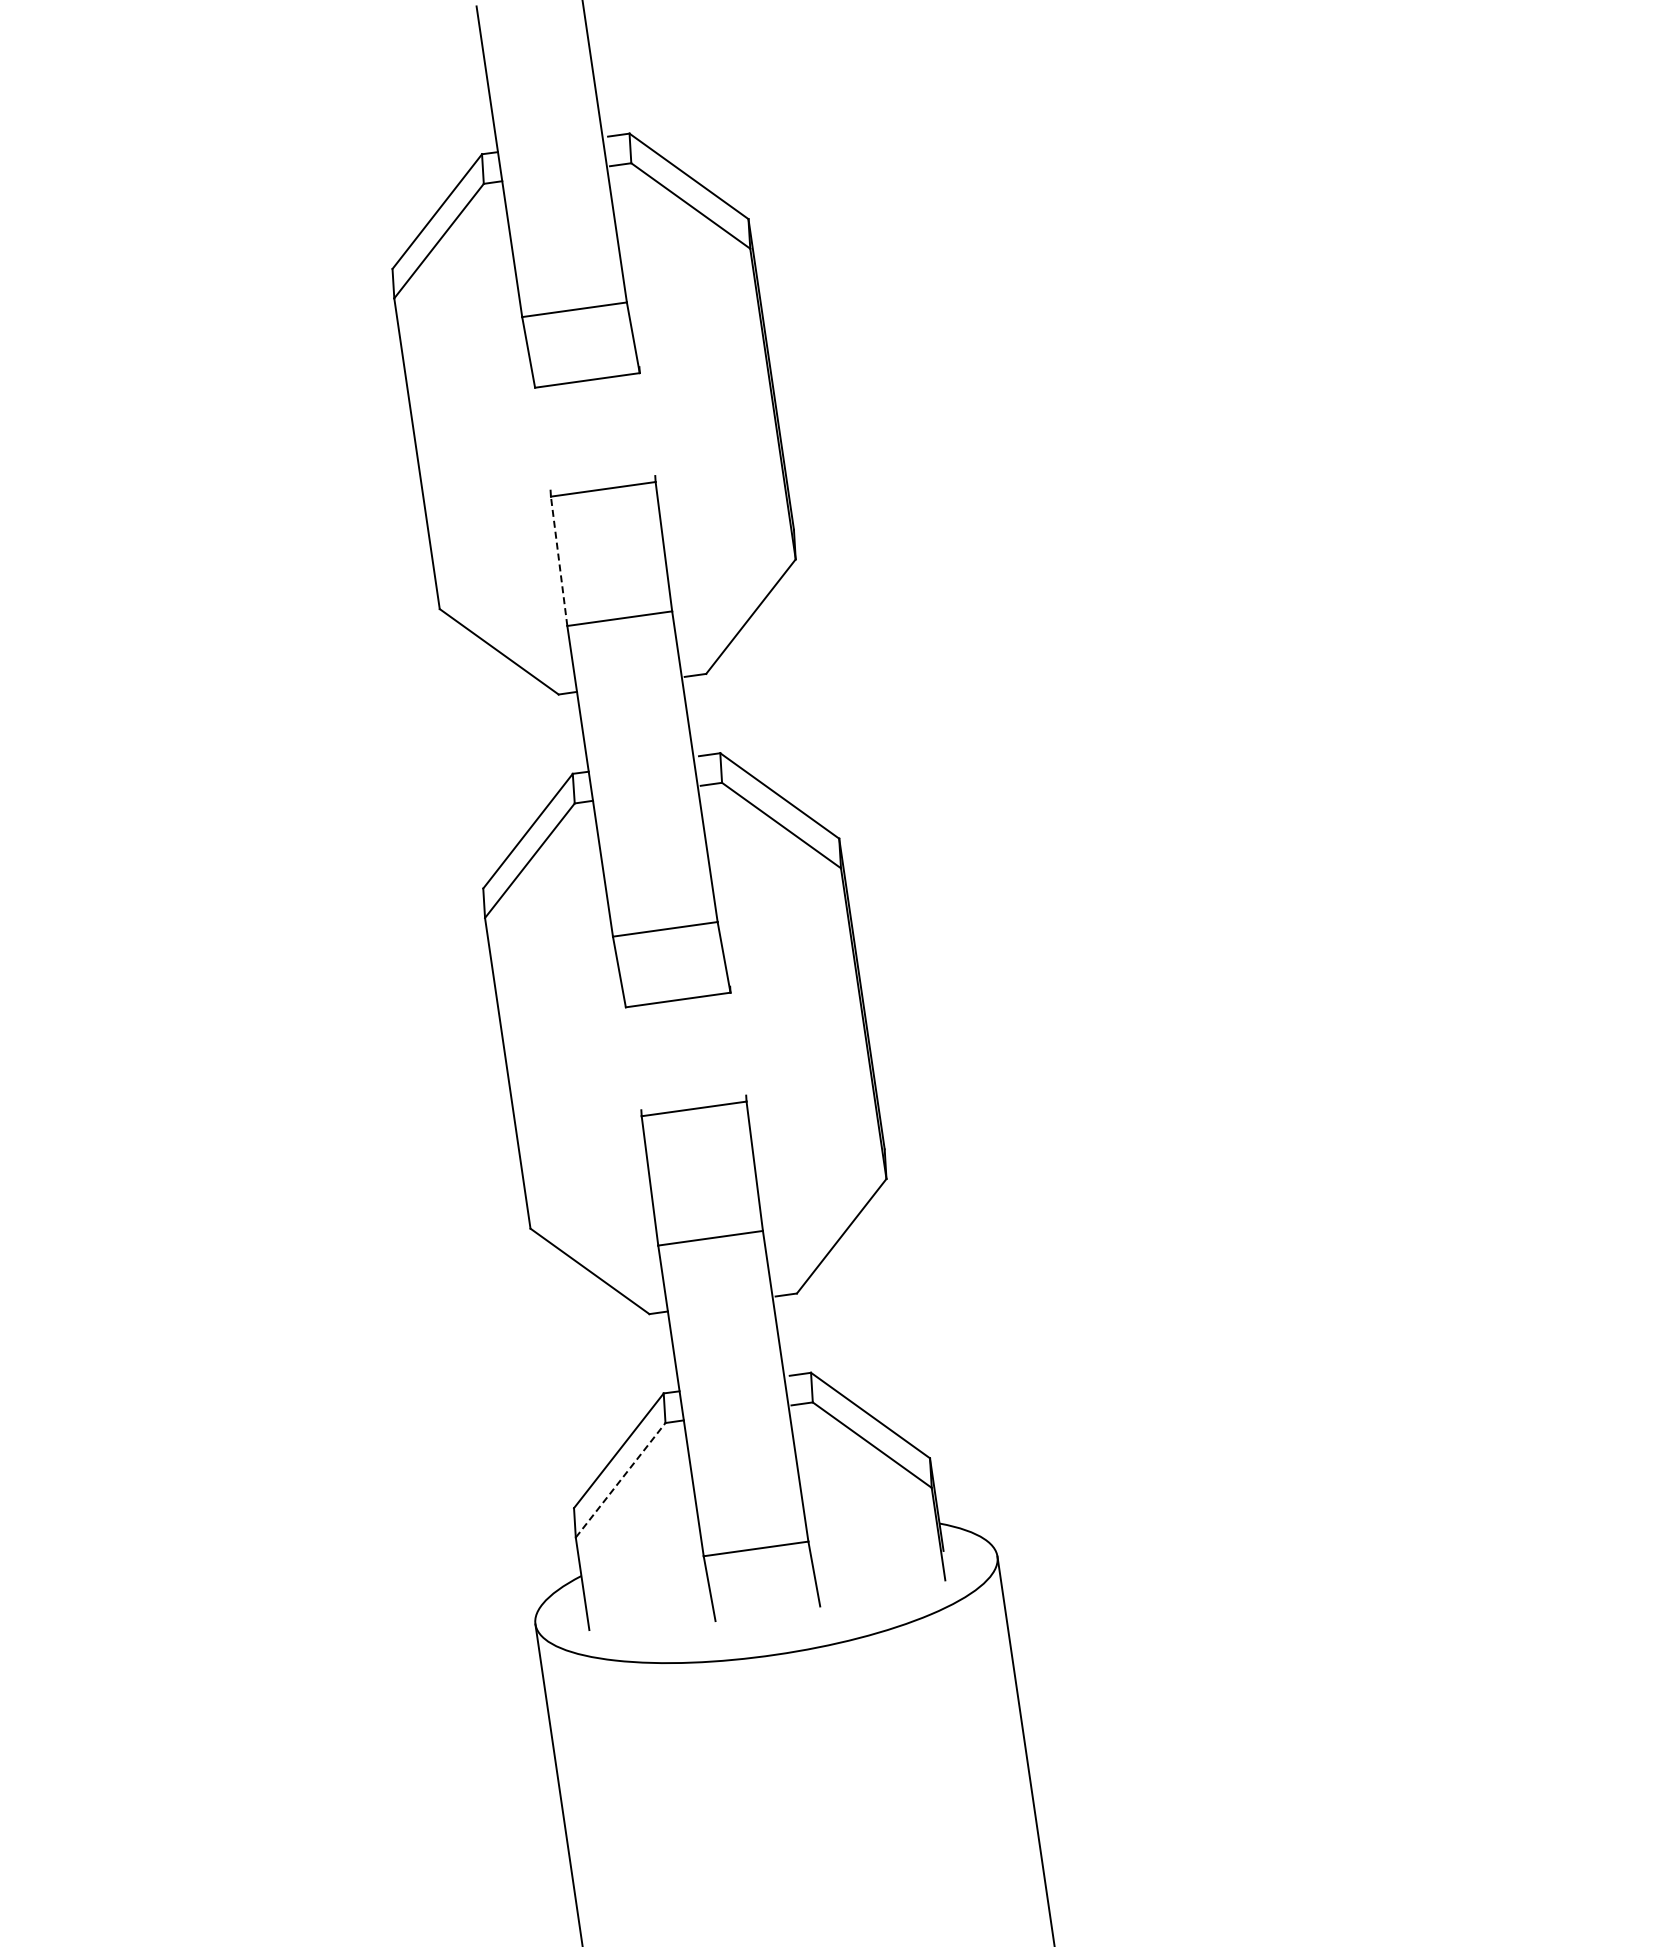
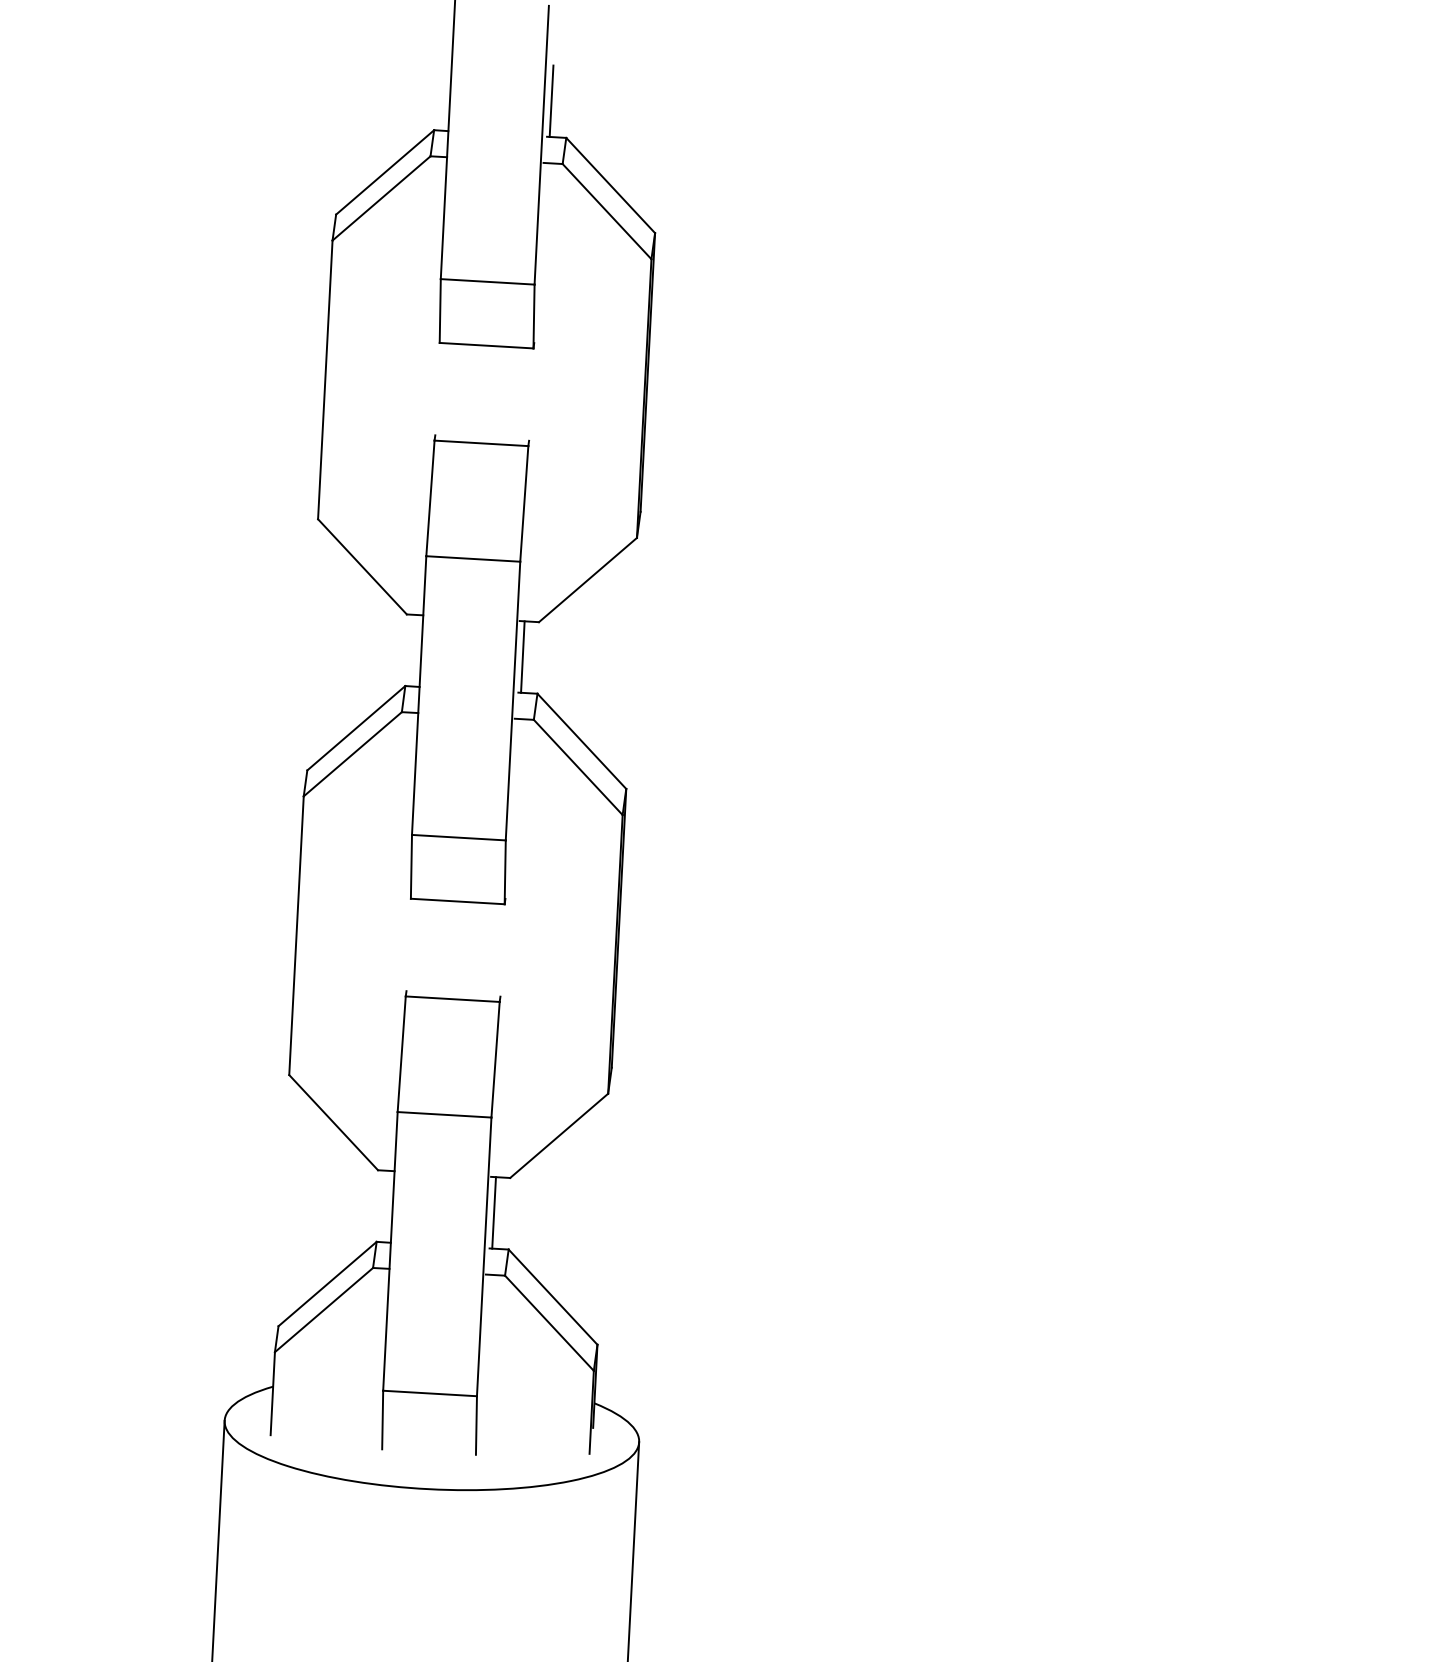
line: (605, 96) -> (551, 101), added
line: (559, 560) -> (430, 497), dashed -> solid
line: (695, 715) -> (522, 656), added
line: (786, 1335) -> (493, 1212), added
line: (620, 1480) -> (323, 1310), dashed -> solid

